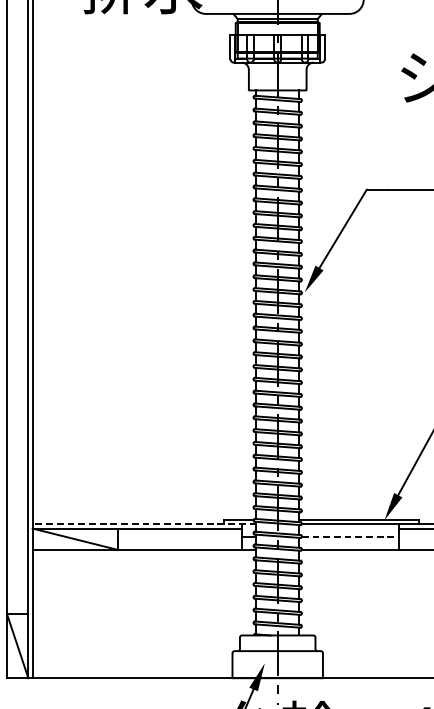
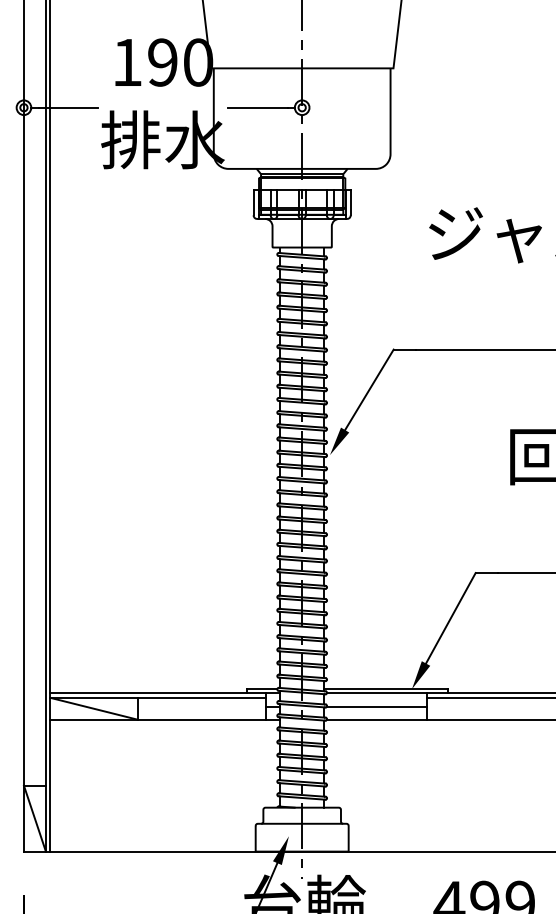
line: (144, 524) -> (165, 693), dashed -> solid
line: (350, 537) -> (376, 706), dashed -> solid

